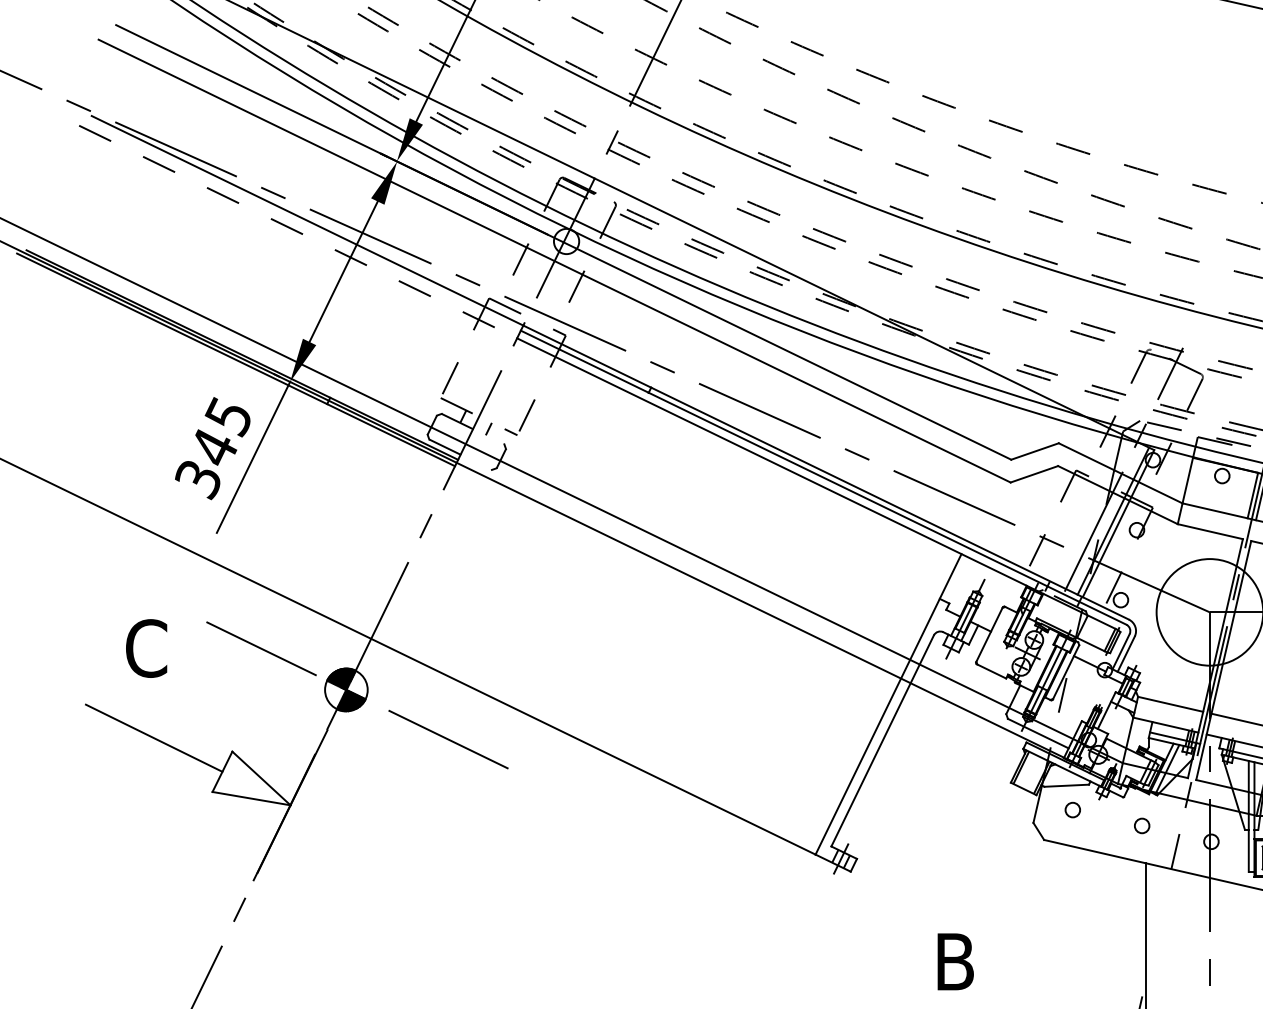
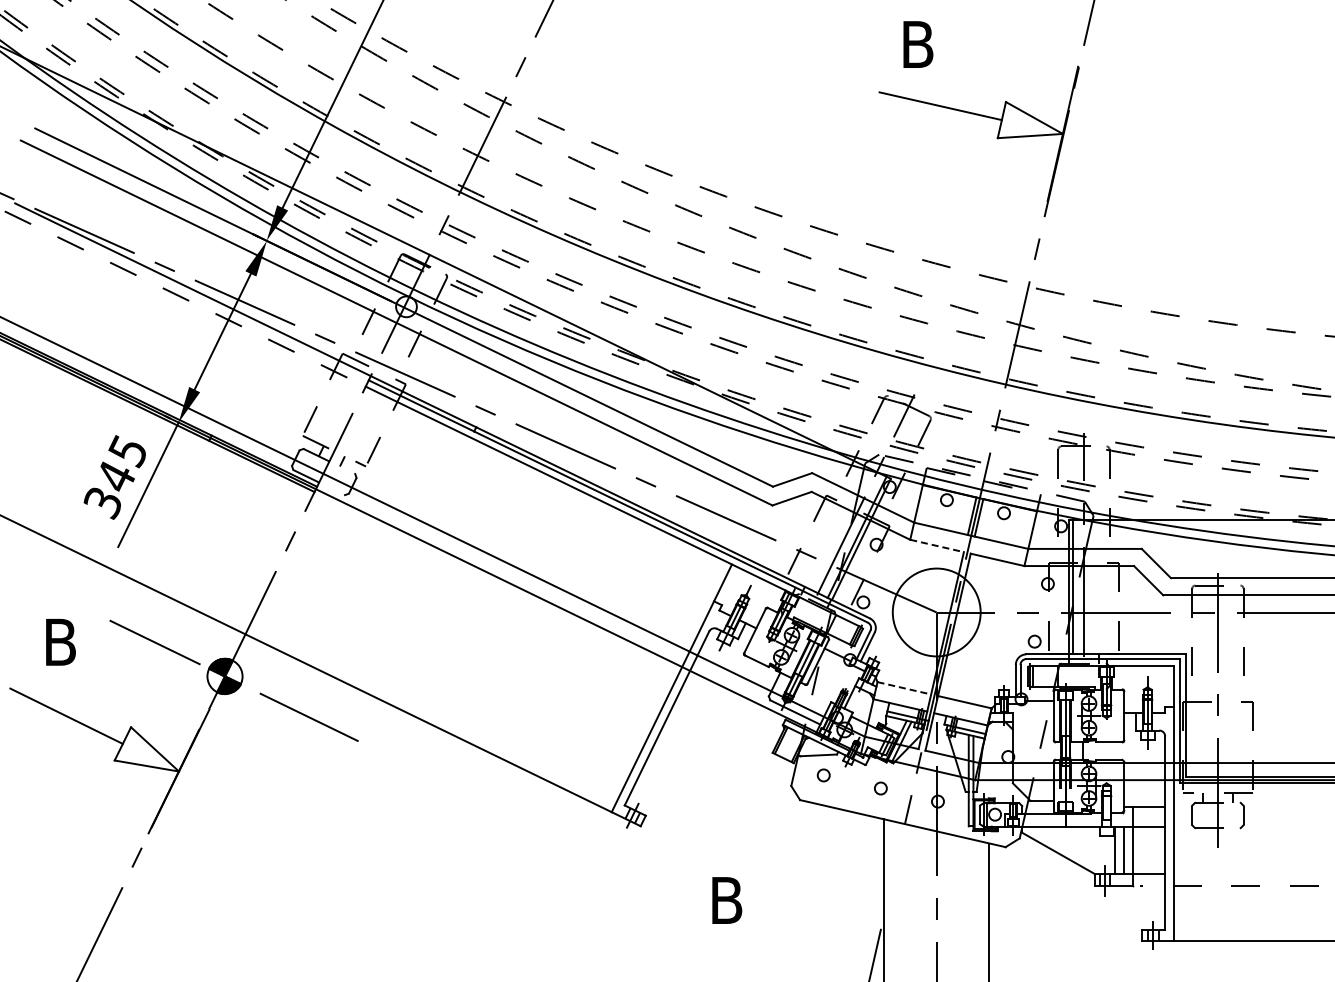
line: (1210, 531) -> (937, 545), solid -> dashed
text: (146, 648) -> (60, 642), C -> B
line: (1170, 704) -> (904, 688), solid -> dashed

